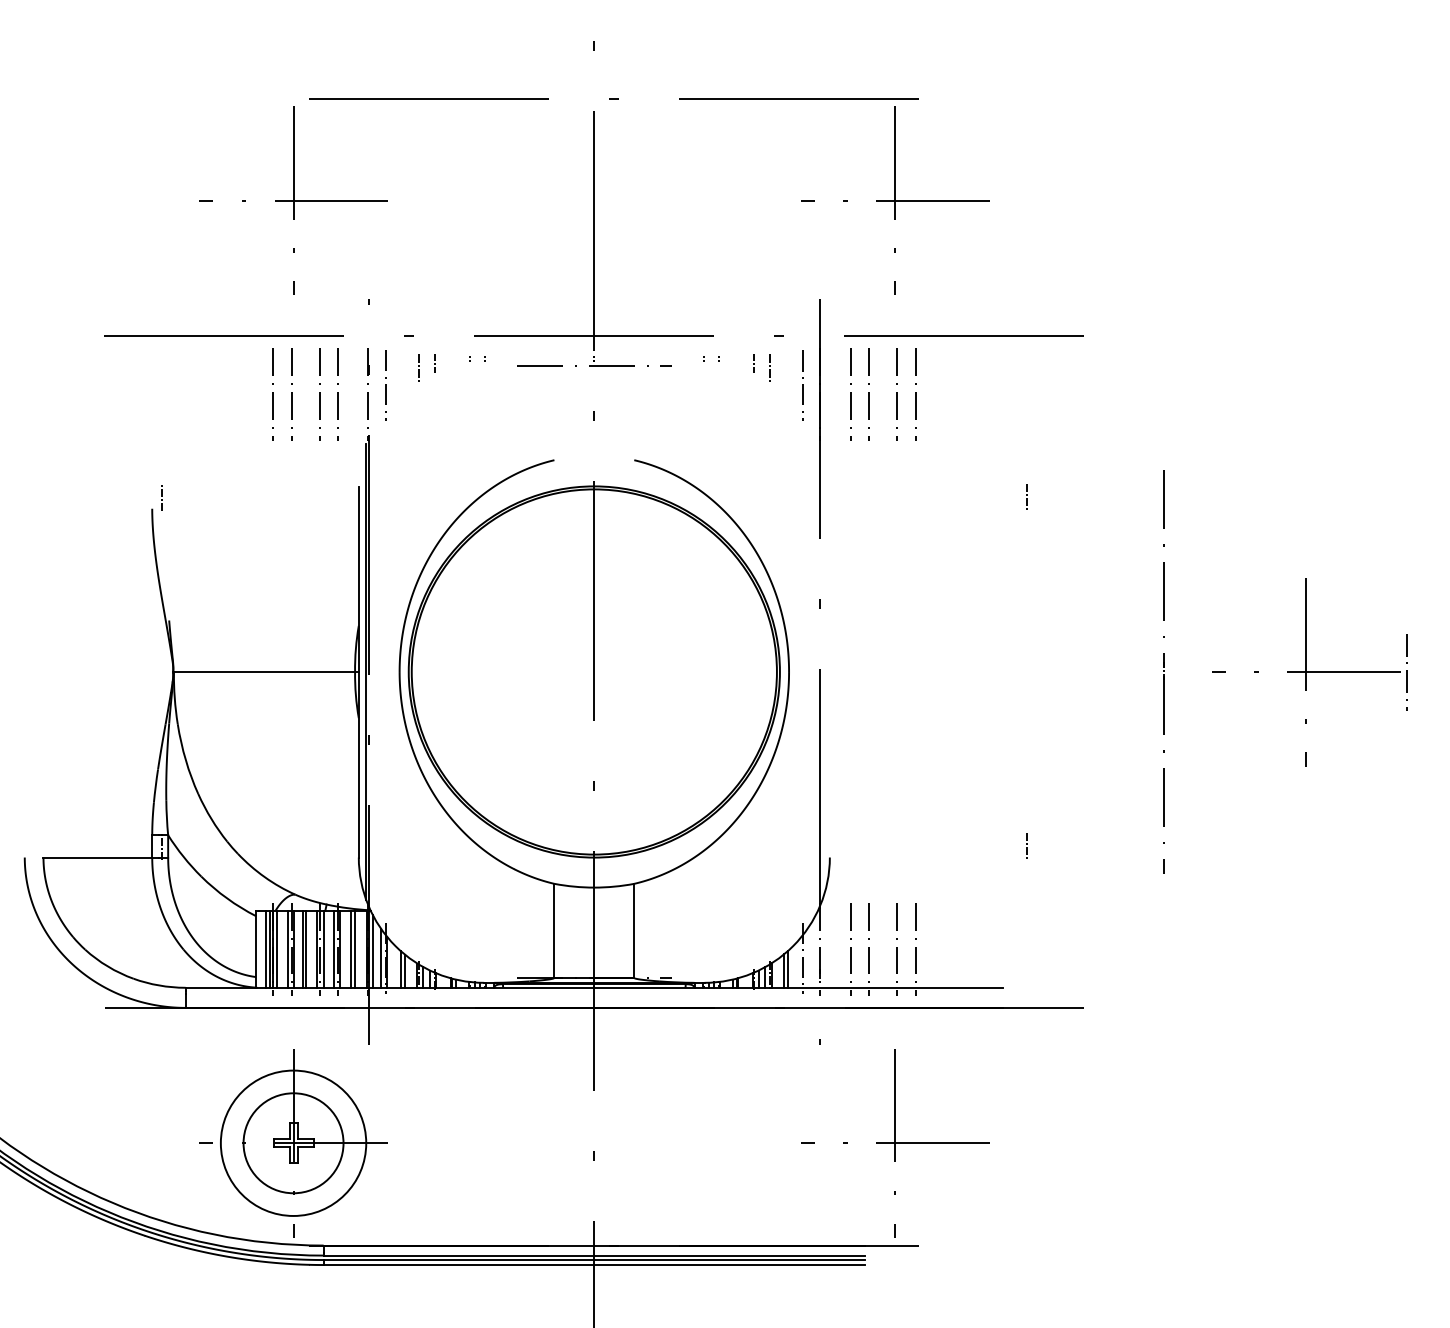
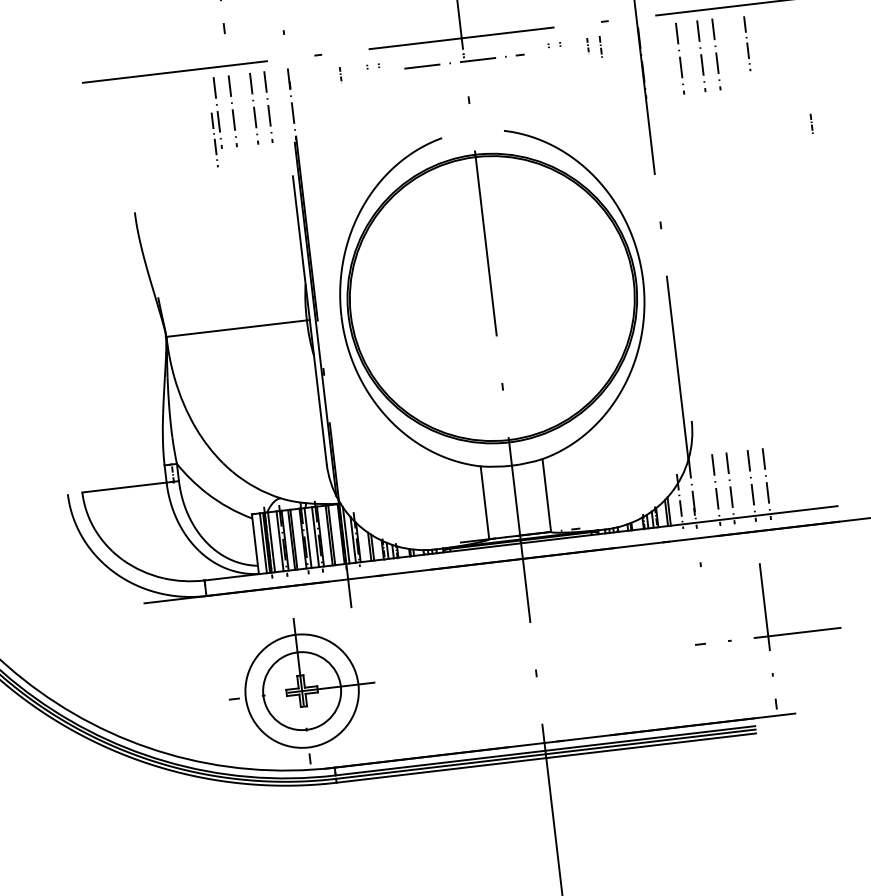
line: (418, 368) -> (328, 79), removed
line: (385, 385) -> (214, 139), moved
line: (802, 385) -> (746, 43), moved
line: (850, 394) -> (665, 60), removed
line: (161, 497) -> (141, 202), removed
line: (1027, 846) -> (843, 394), removed

